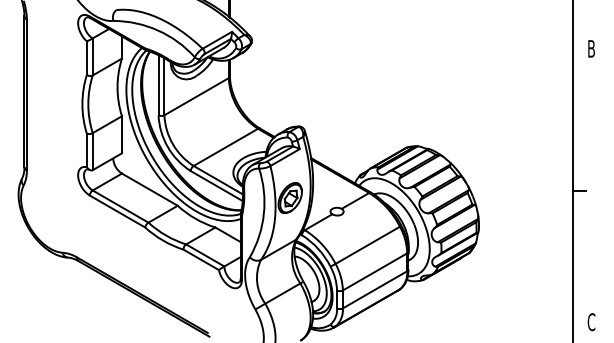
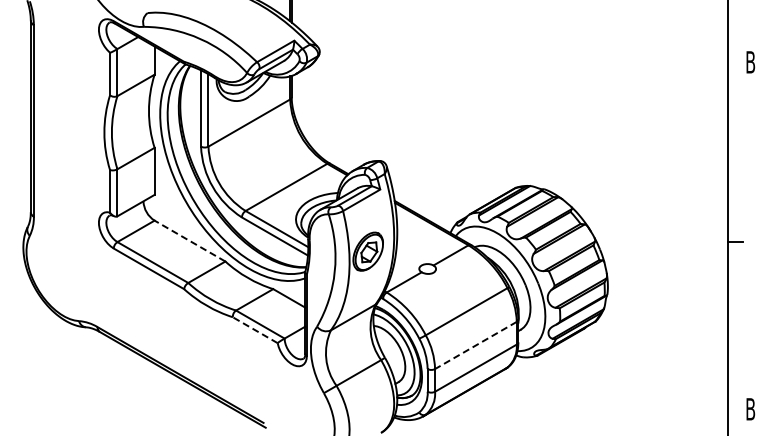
line: (150, 190) -> (190, 241), solid -> dashed
line: (201, 260) -> (255, 330), solid -> dashed
line: (374, 271) -> (475, 345), solid -> dashed
text: (591, 321) -> (750, 408), C -> B

